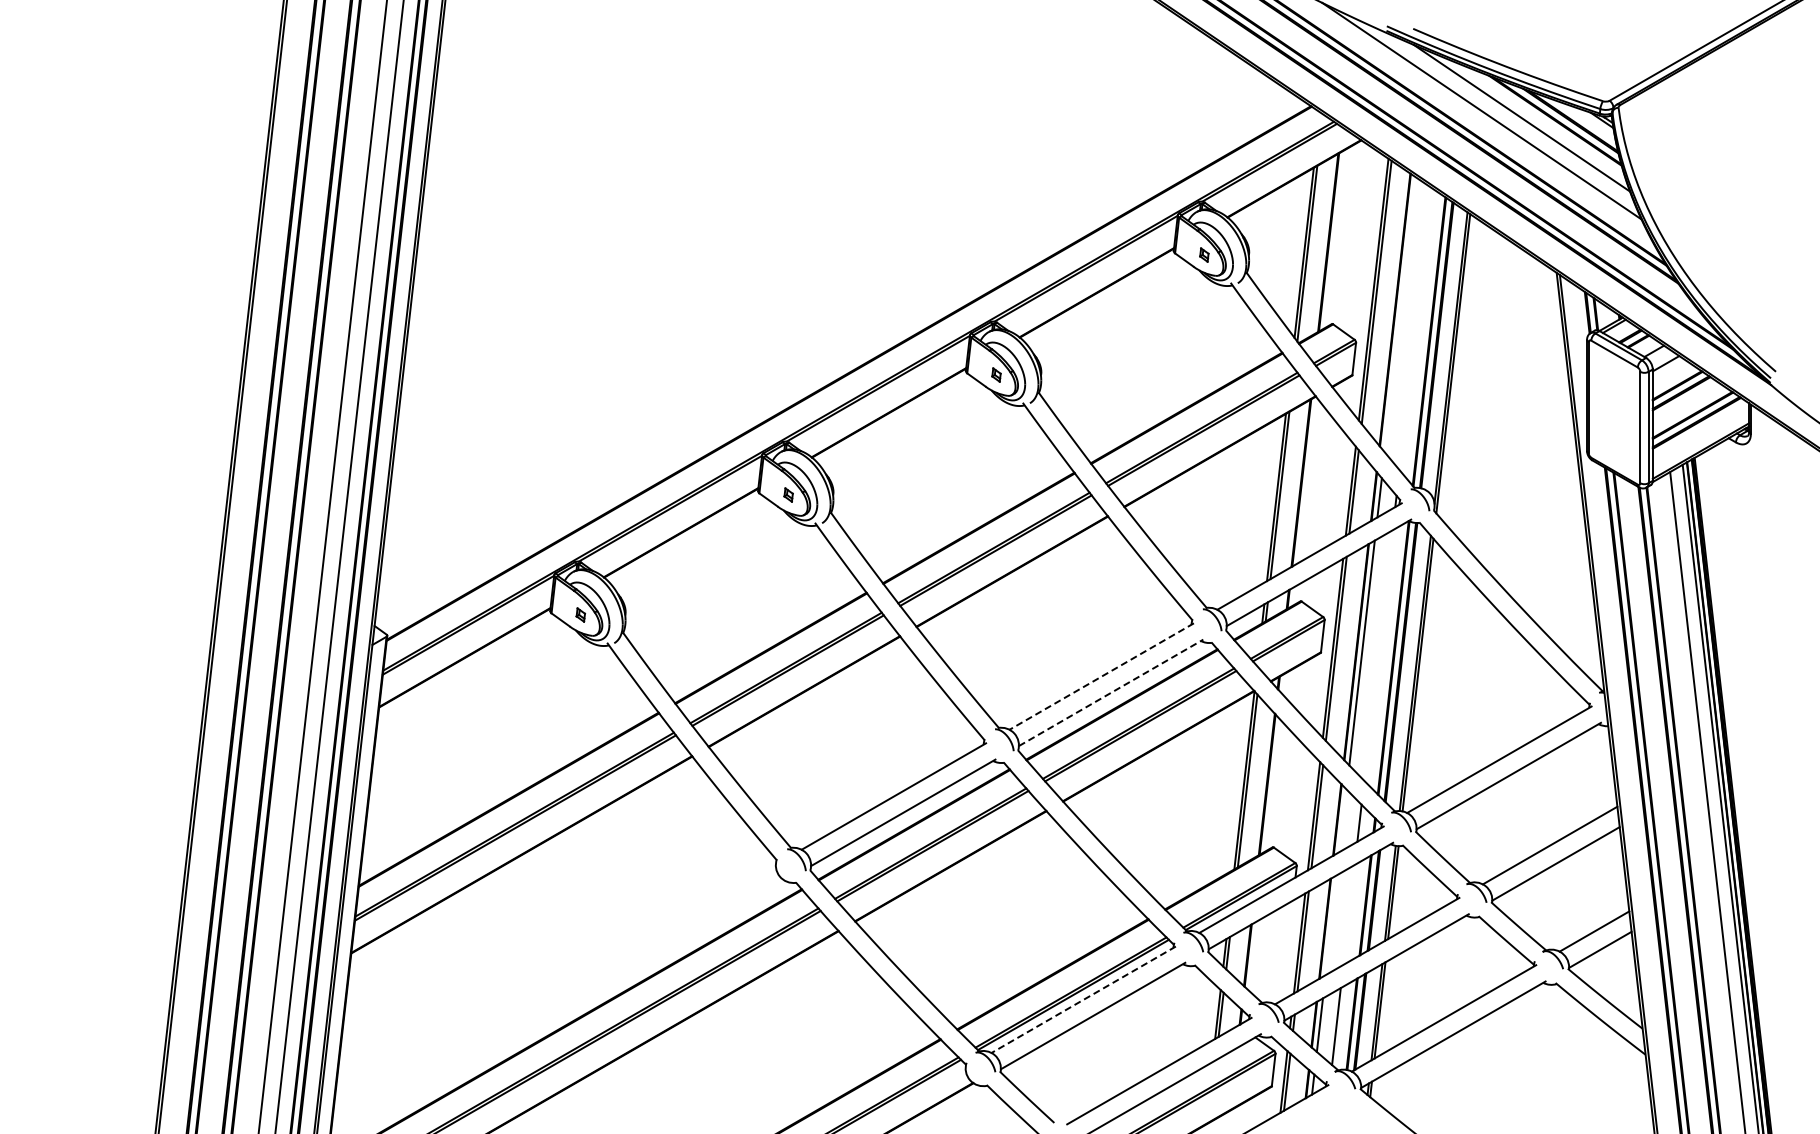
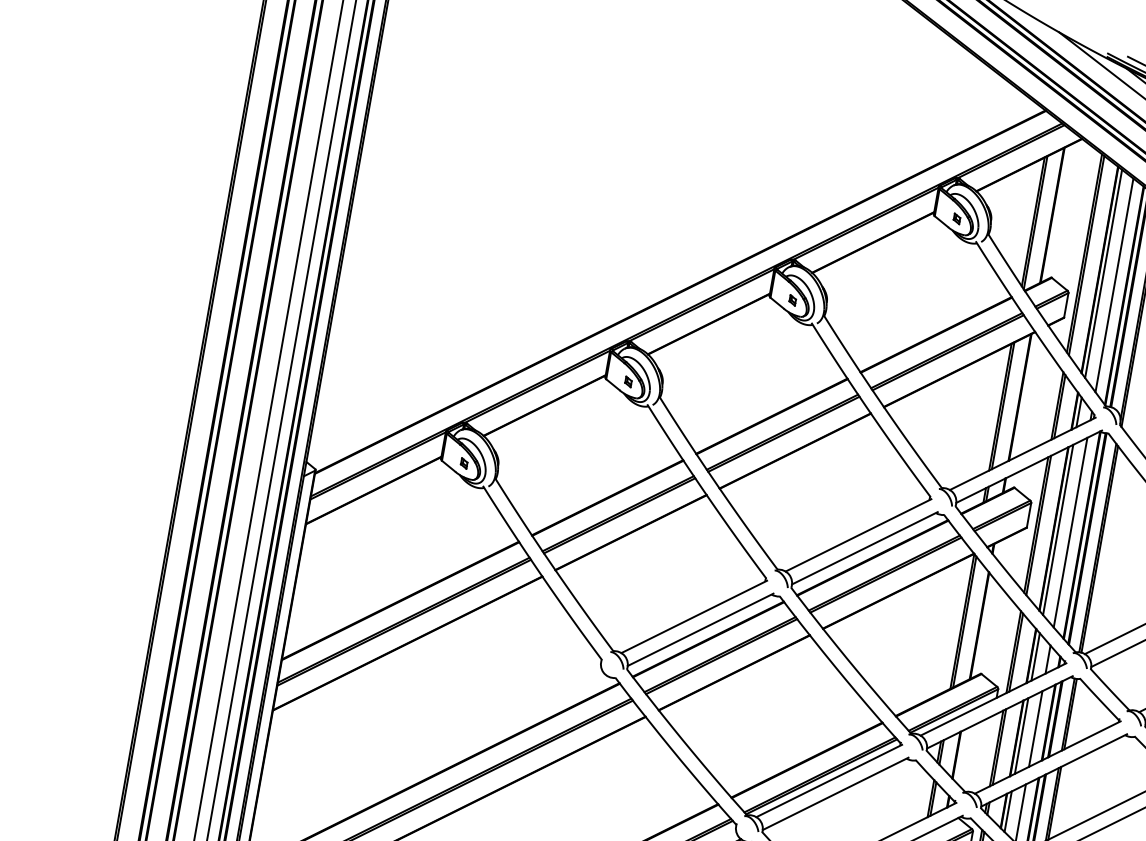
line: (1399, 314) -> (1102, 273), added
line: (1415, 328) -> (1114, 285), added
line: (1378, 655) -> (1070, 532), added
line: (1101, 676) -> (858, 535), dashed -> solid
line: (1111, 692) -> (865, 548), dashed -> solid
line: (1342, 820) -> (1035, 656), added
line: (1348, 914) -> (1035, 728), added
line: (1330, 925) -> (1021, 736), added
line: (1083, 1000) -> (829, 781), dashed -> solid

